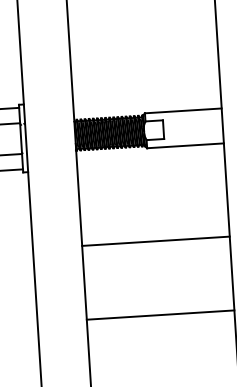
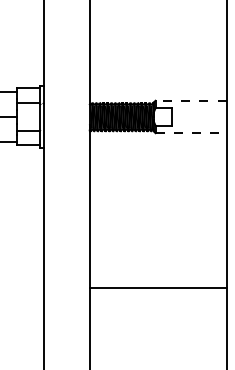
line: (183, 110) -> (191, 100), solid -> dashed
line: (185, 146) -> (191, 133), solid -> dashed
line: (155, 241) -> (157, 219), removed

